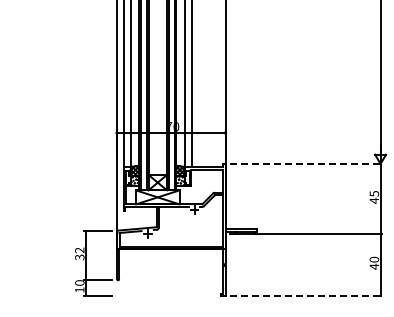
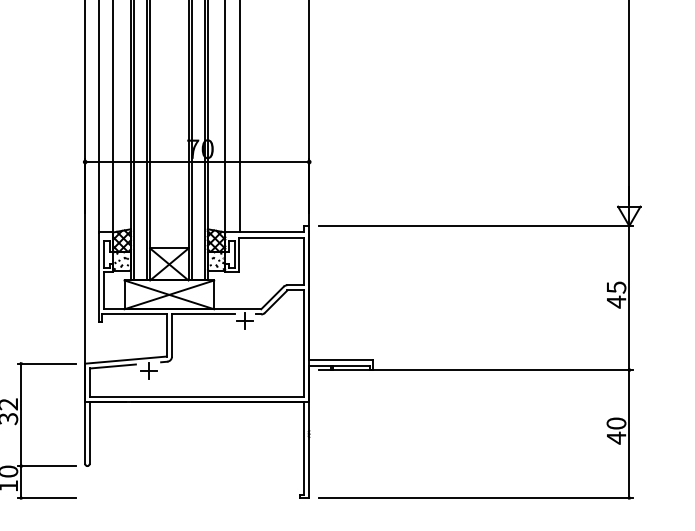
line: (306, 164) -> (476, 226), dashed -> solid
line: (306, 295) -> (476, 497), dashed -> solid

